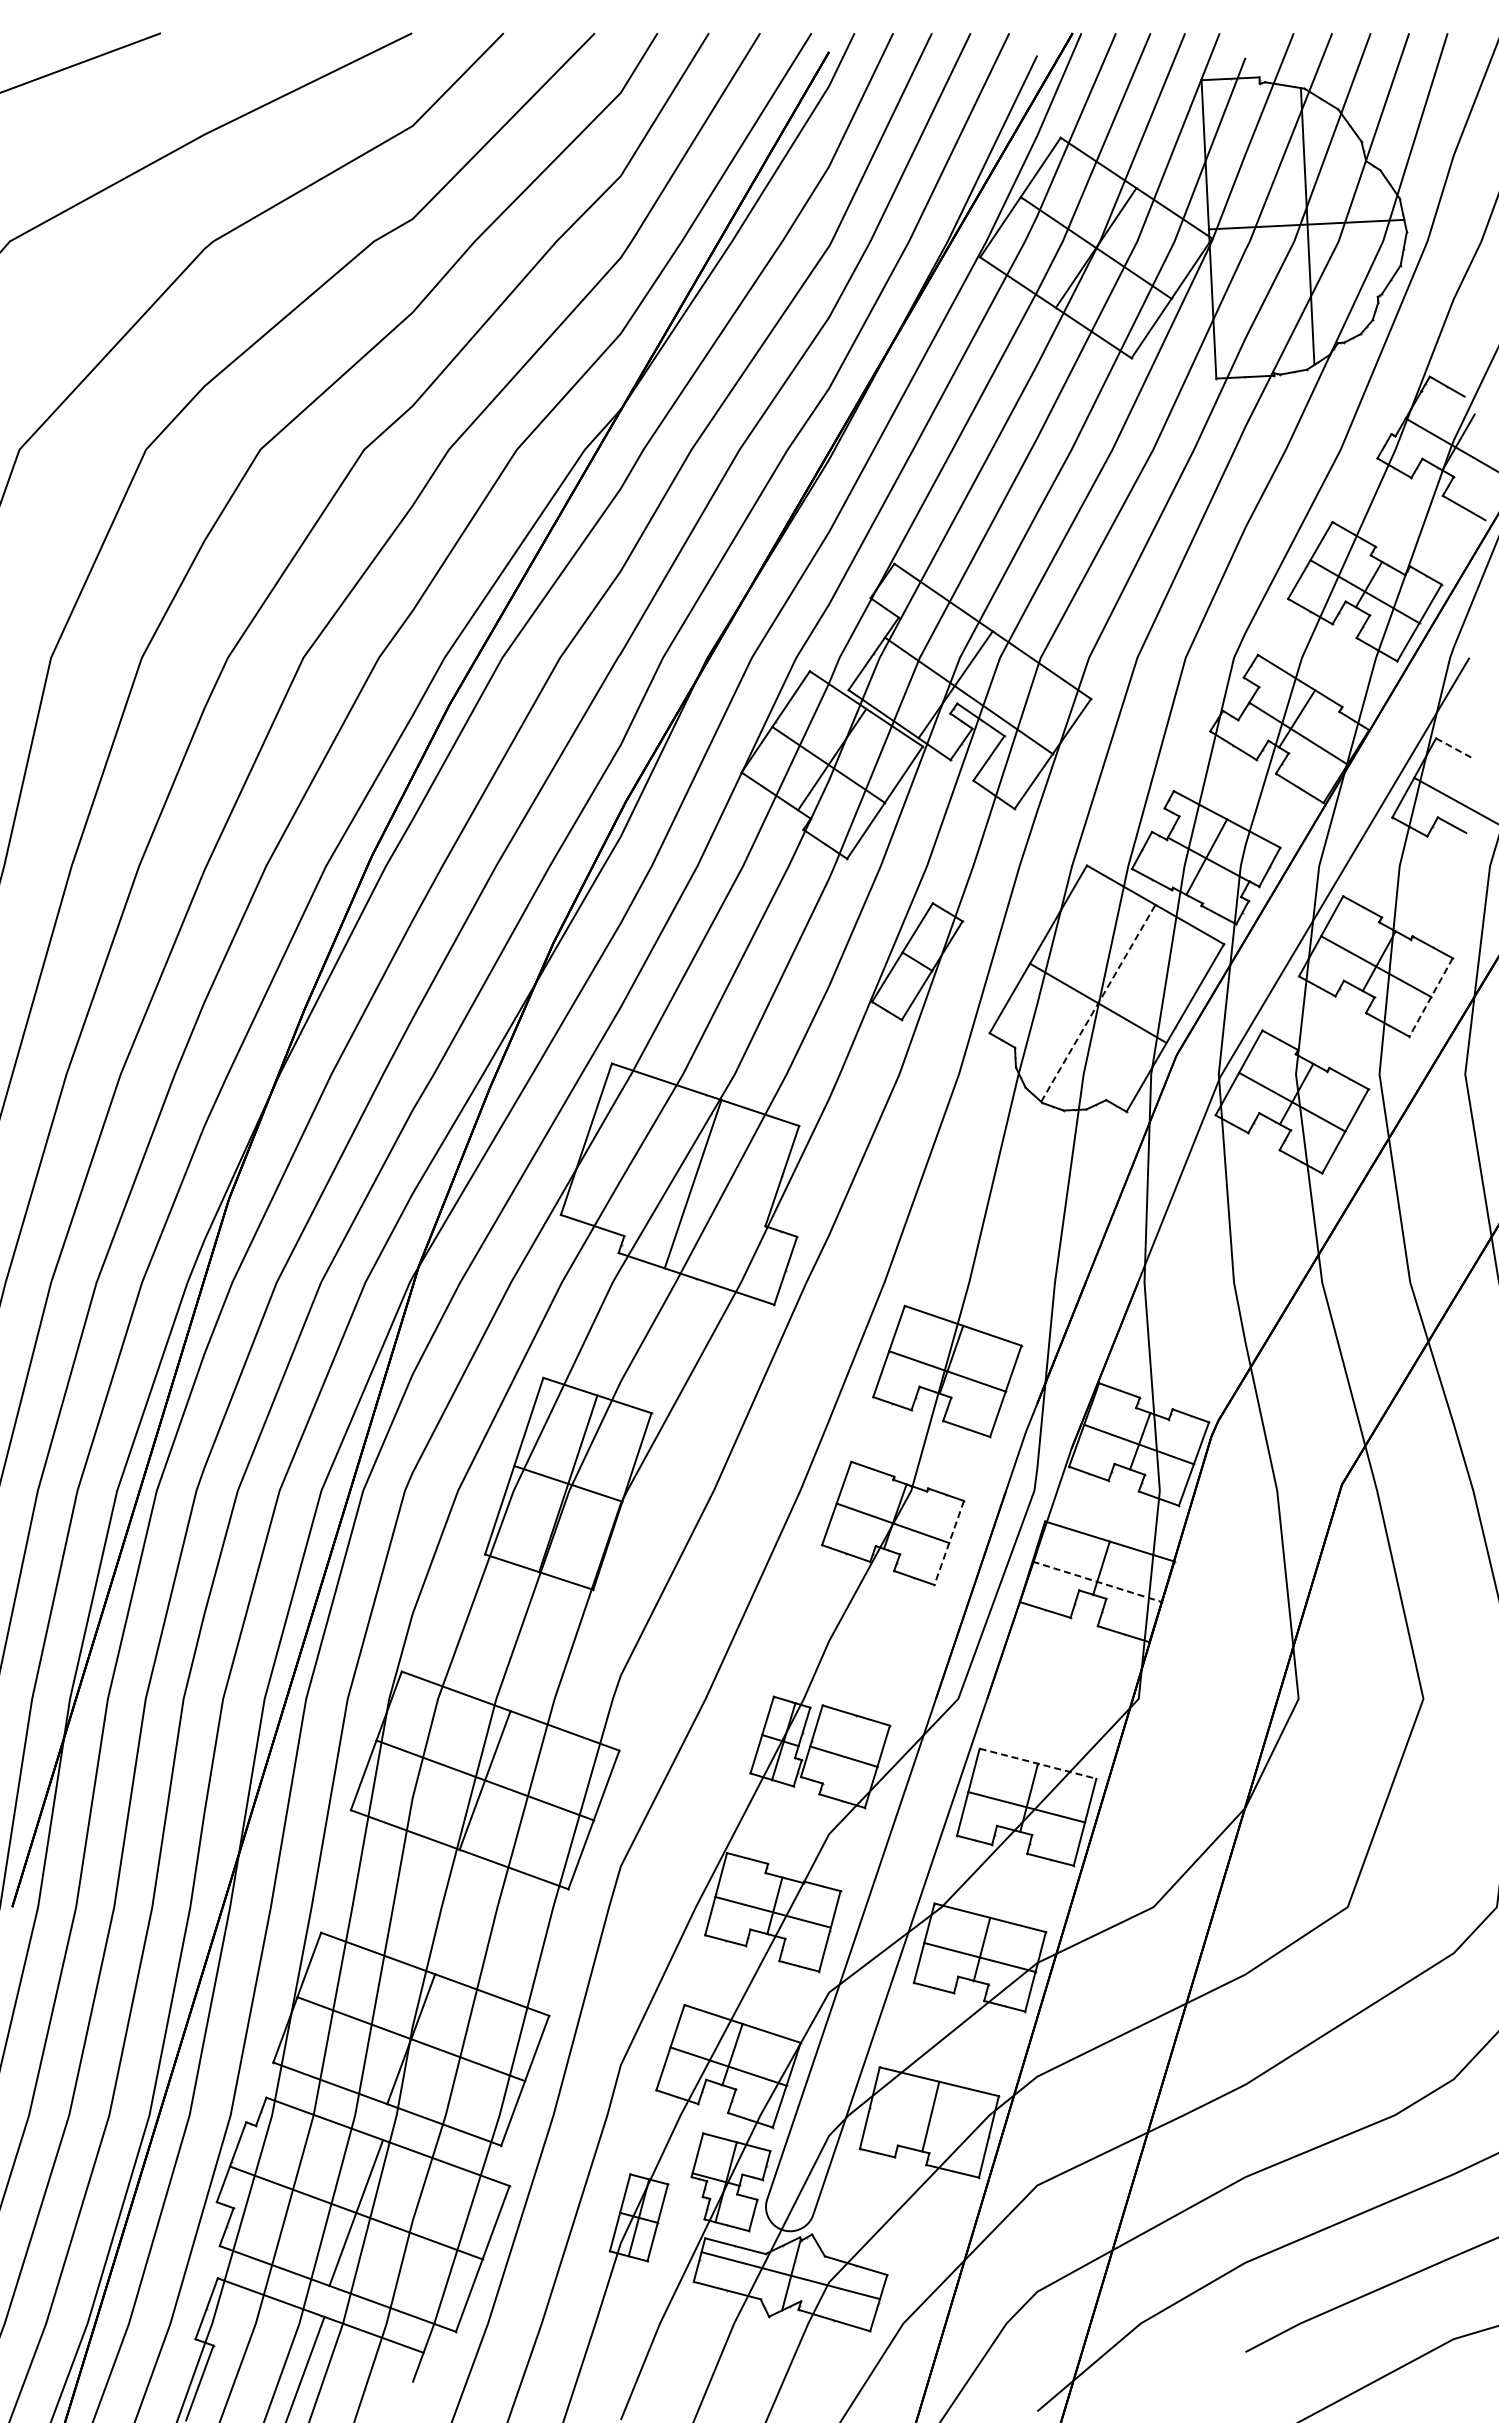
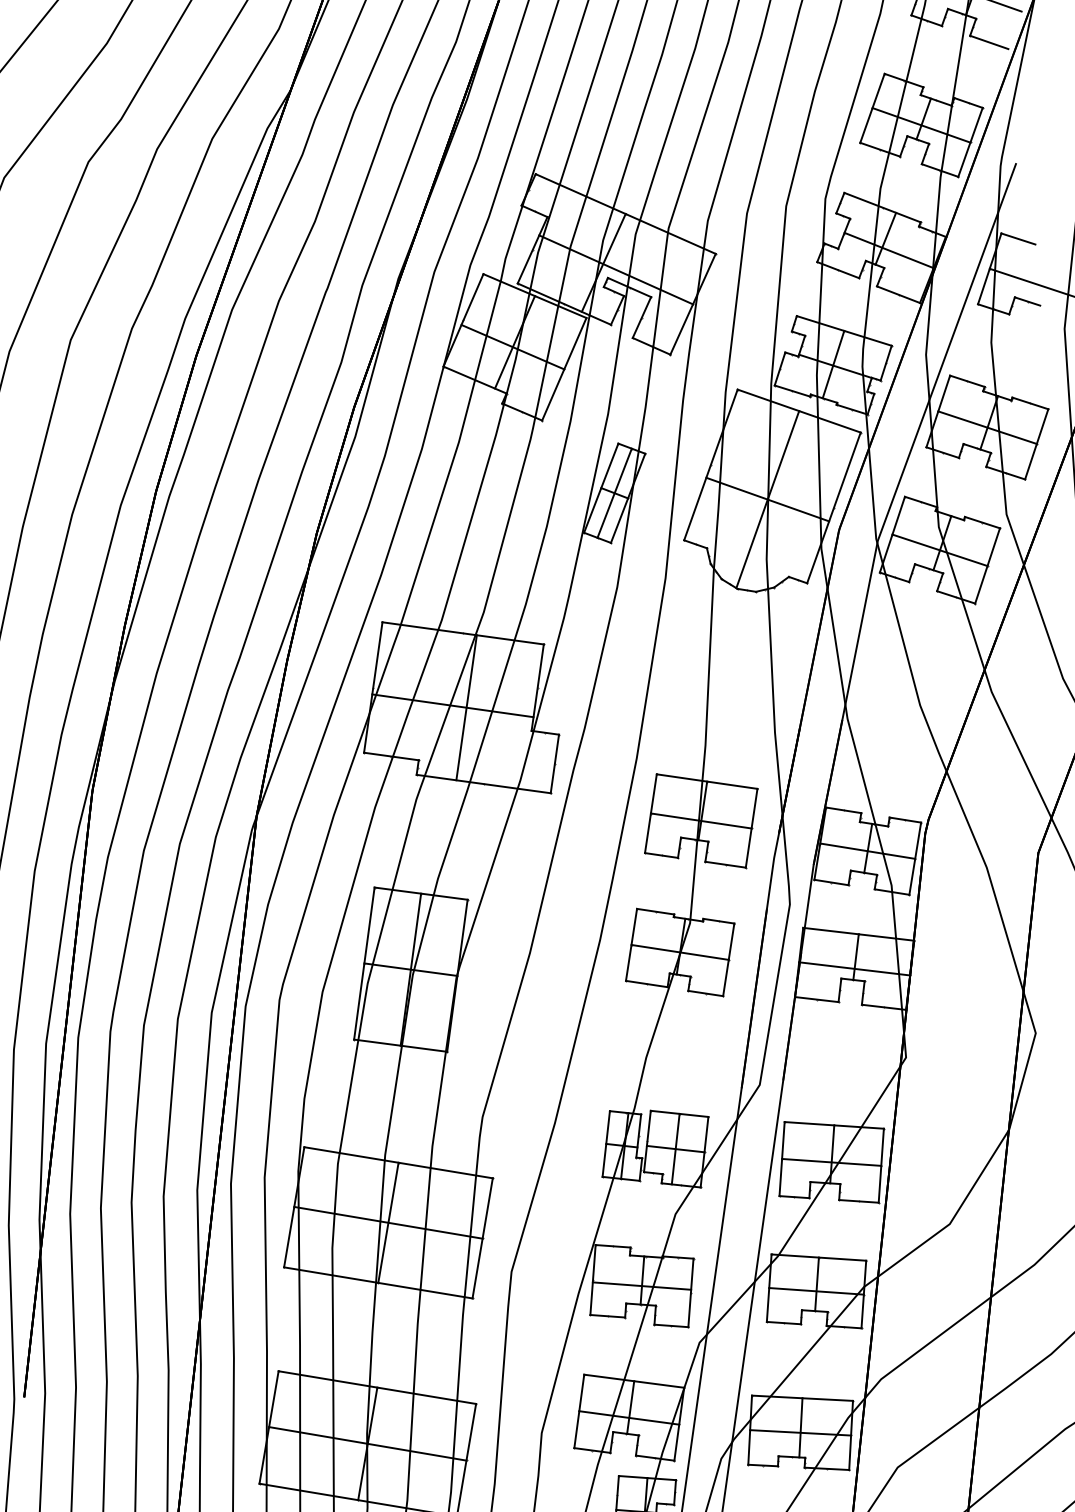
line: (1455, 748) -> (1018, 238), dashed -> solid
line: (916, 961) -> (613, 493), added
line: (1431, 997) -> (1037, 444), dashed -> solid
line: (1098, 1003) -> (767, 499), dashed -> solid
line: (676, 1178) -> (452, 705), added
line: (949, 1542) -> (728, 959), dashed -> solid
line: (1097, 1581) -> (854, 968), dashed -> solid
line: (843, 1756) -> (675, 1149), added
line: (1038, 1763) -> (834, 1125), dashed -> solid
line: (928, 2122) -> (799, 1432), added

